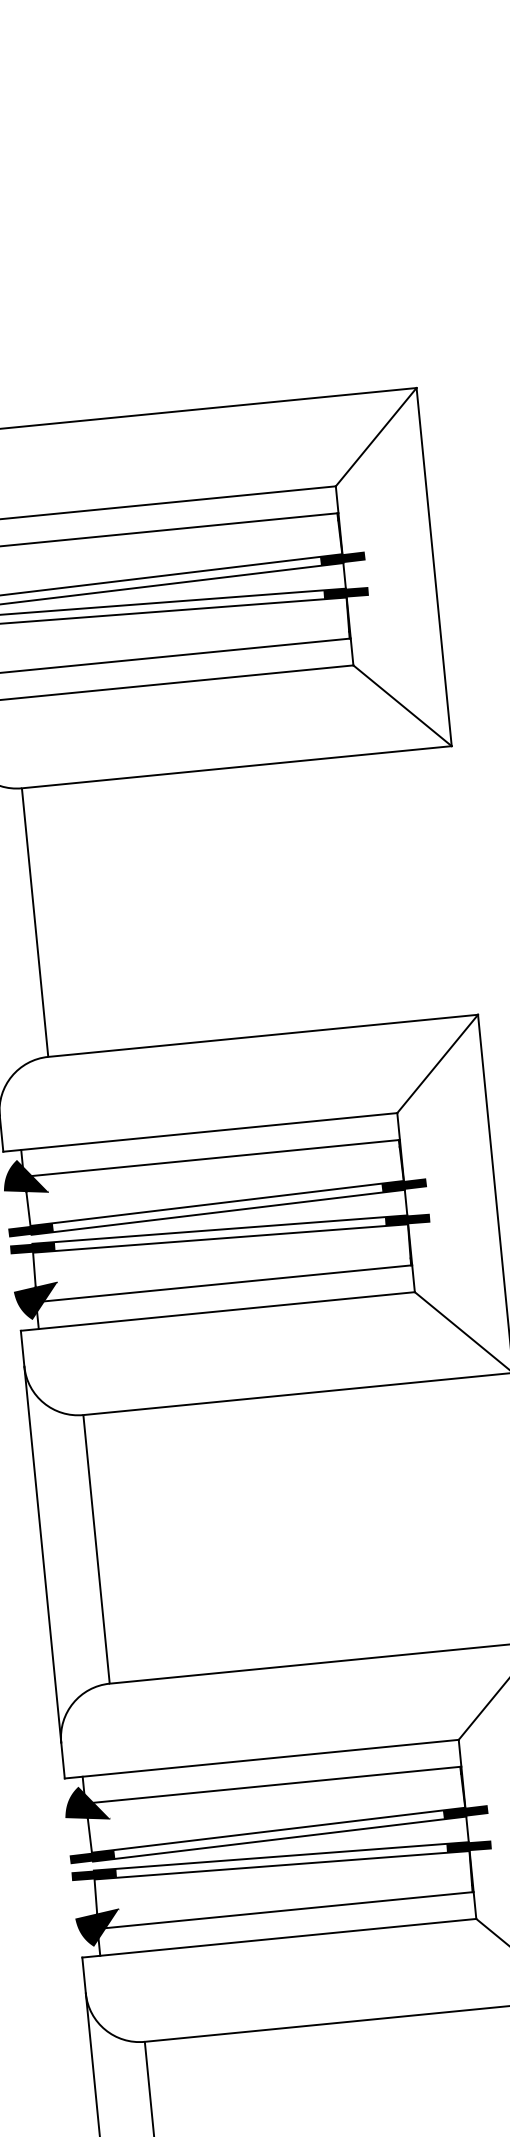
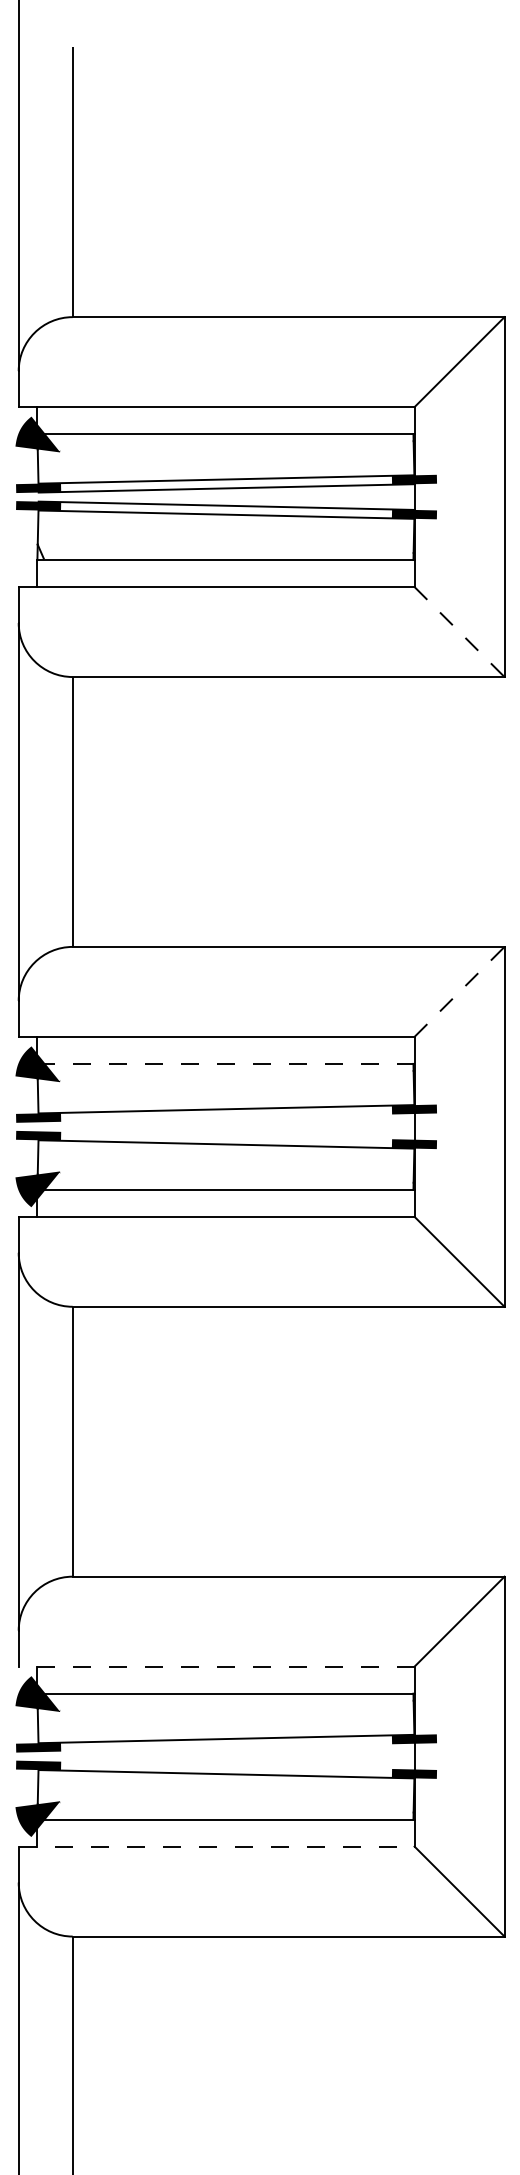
line: (402, 706) -> (459, 632), solid -> dashed
line: (437, 1063) -> (459, 991), solid -> dashed
line: (211, 1158) -> (225, 1063), solid -> dashed
line: (217, 1211) -> (226, 1117), removed
line: (219, 1229) -> (226, 1135), removed
line: (261, 1759) -> (216, 1666), solid -> dashed
line: (279, 1838) -> (226, 1747), removed
line: (281, 1856) -> (226, 1765), removed
line: (279, 1938) -> (216, 1846), solid -> dashed

